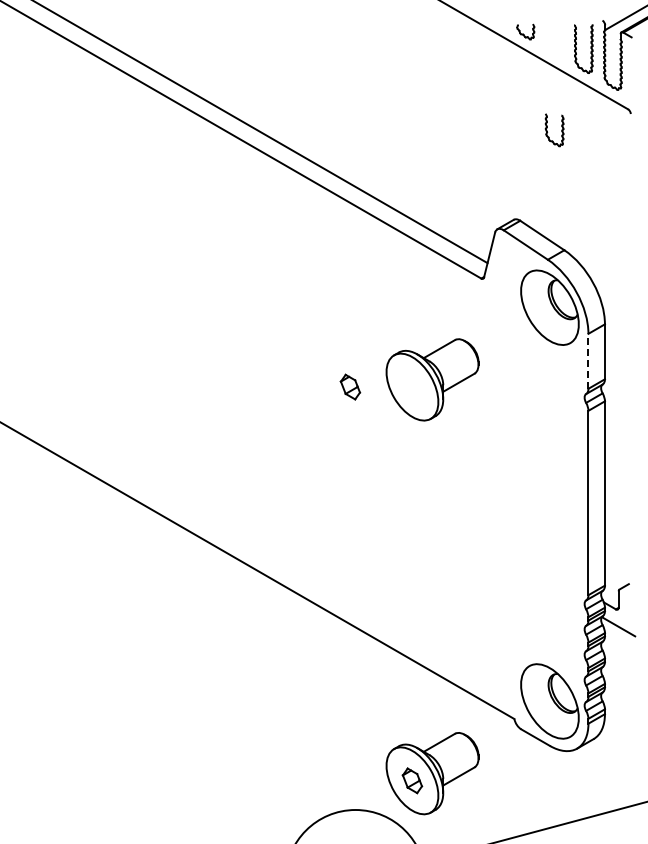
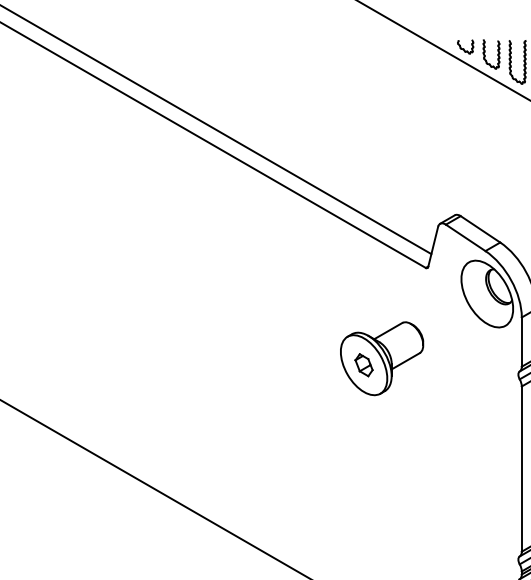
part: (547, 130) -> (485, 54), moved
line: (588, 360) -> (521, 341), dashed -> solid
part: (350, 386) -> (364, 364), moved

